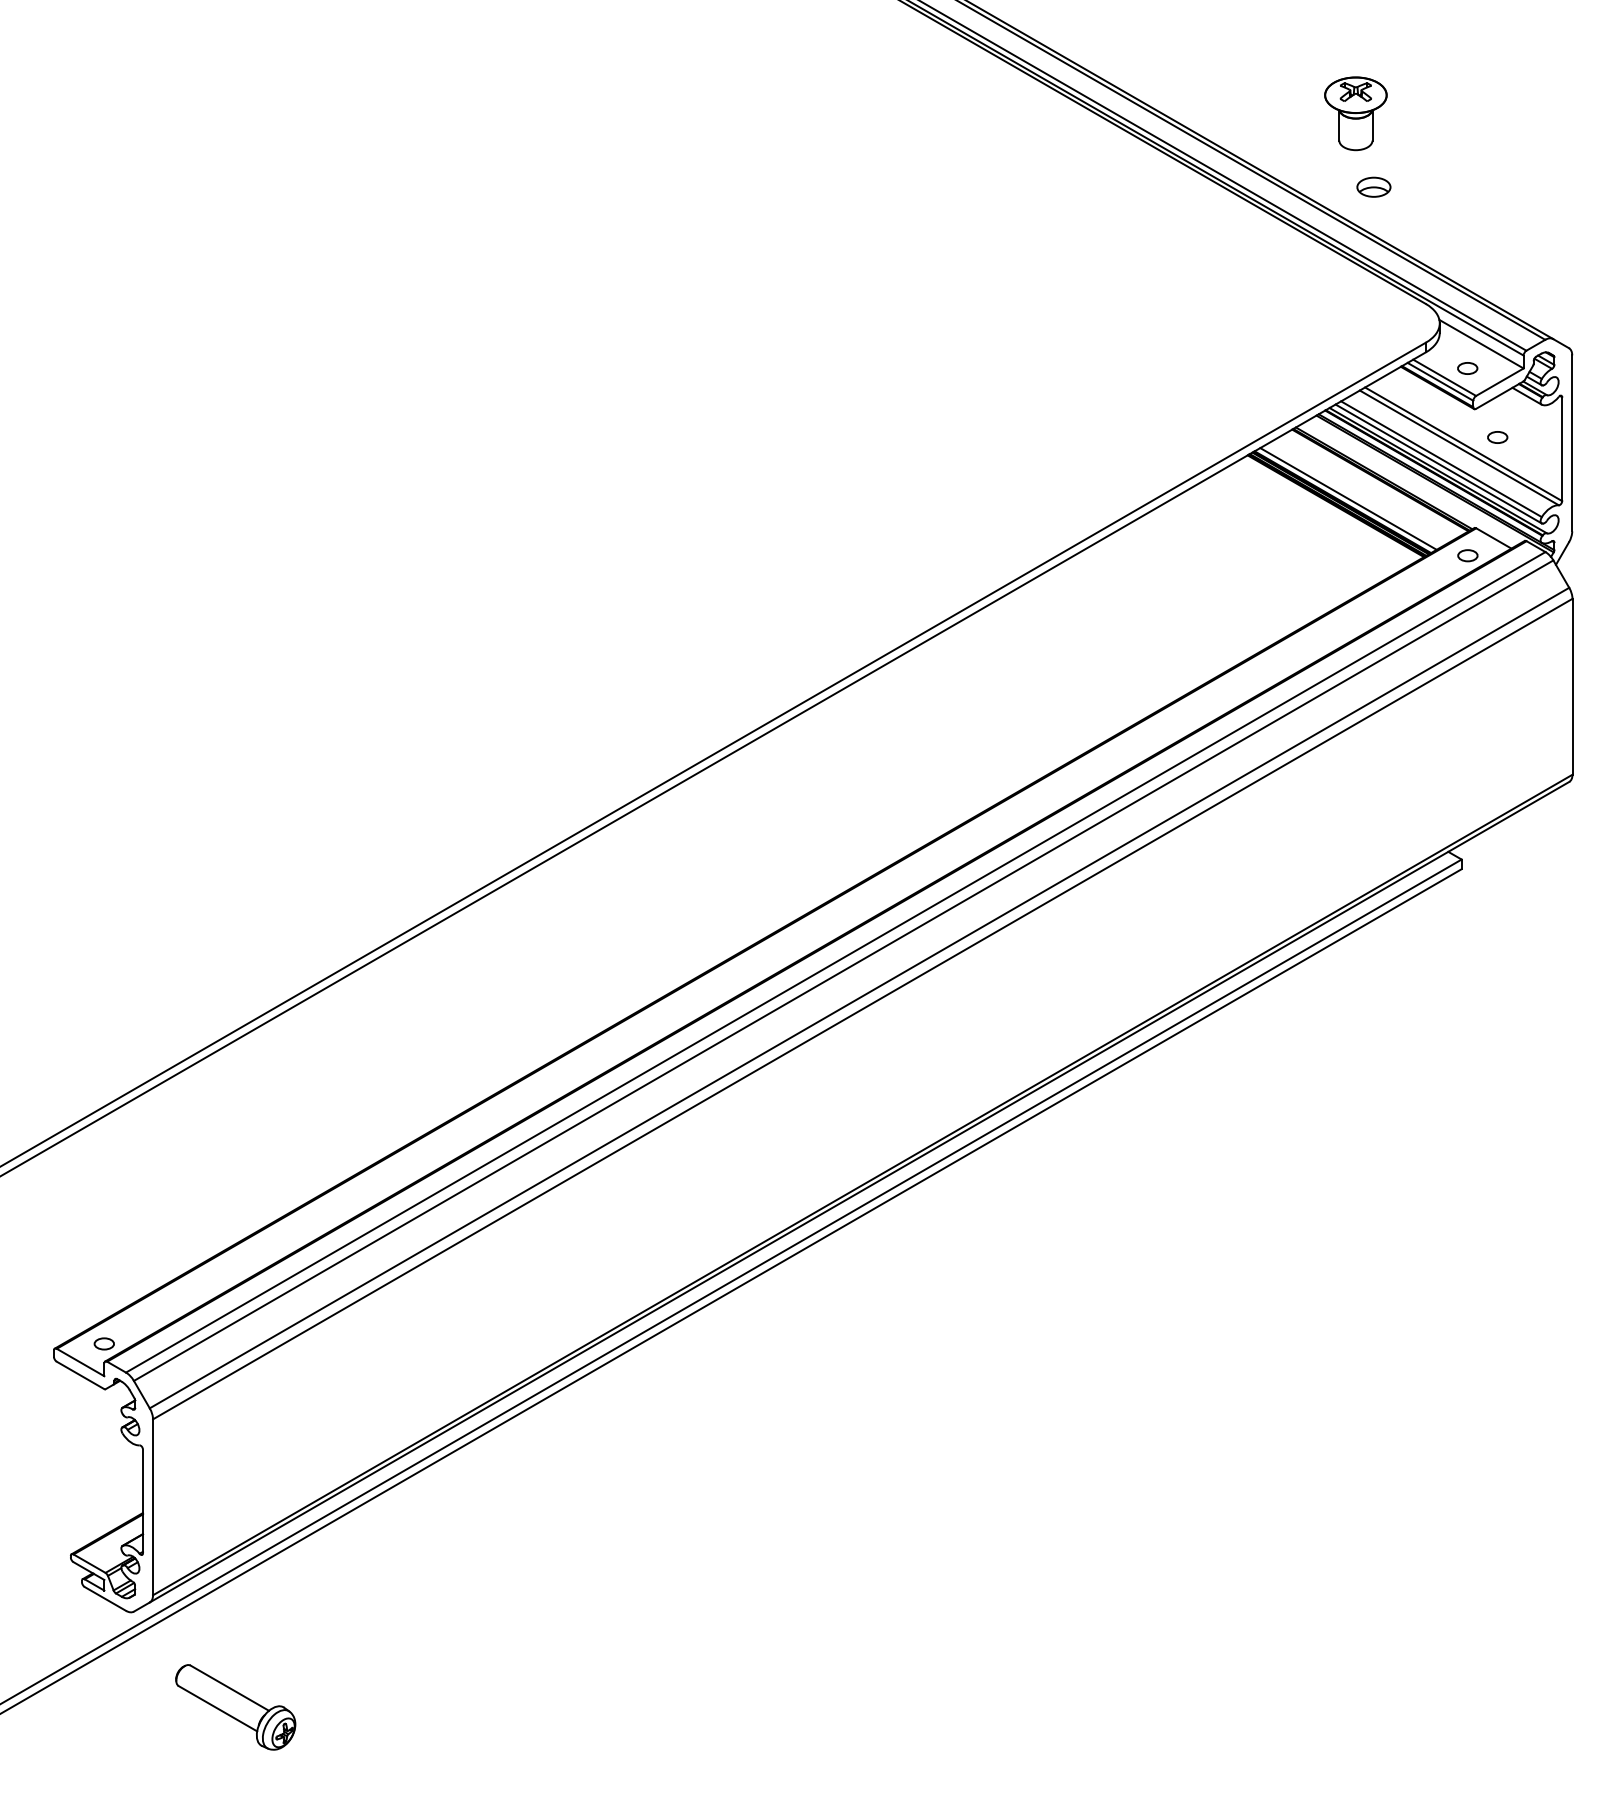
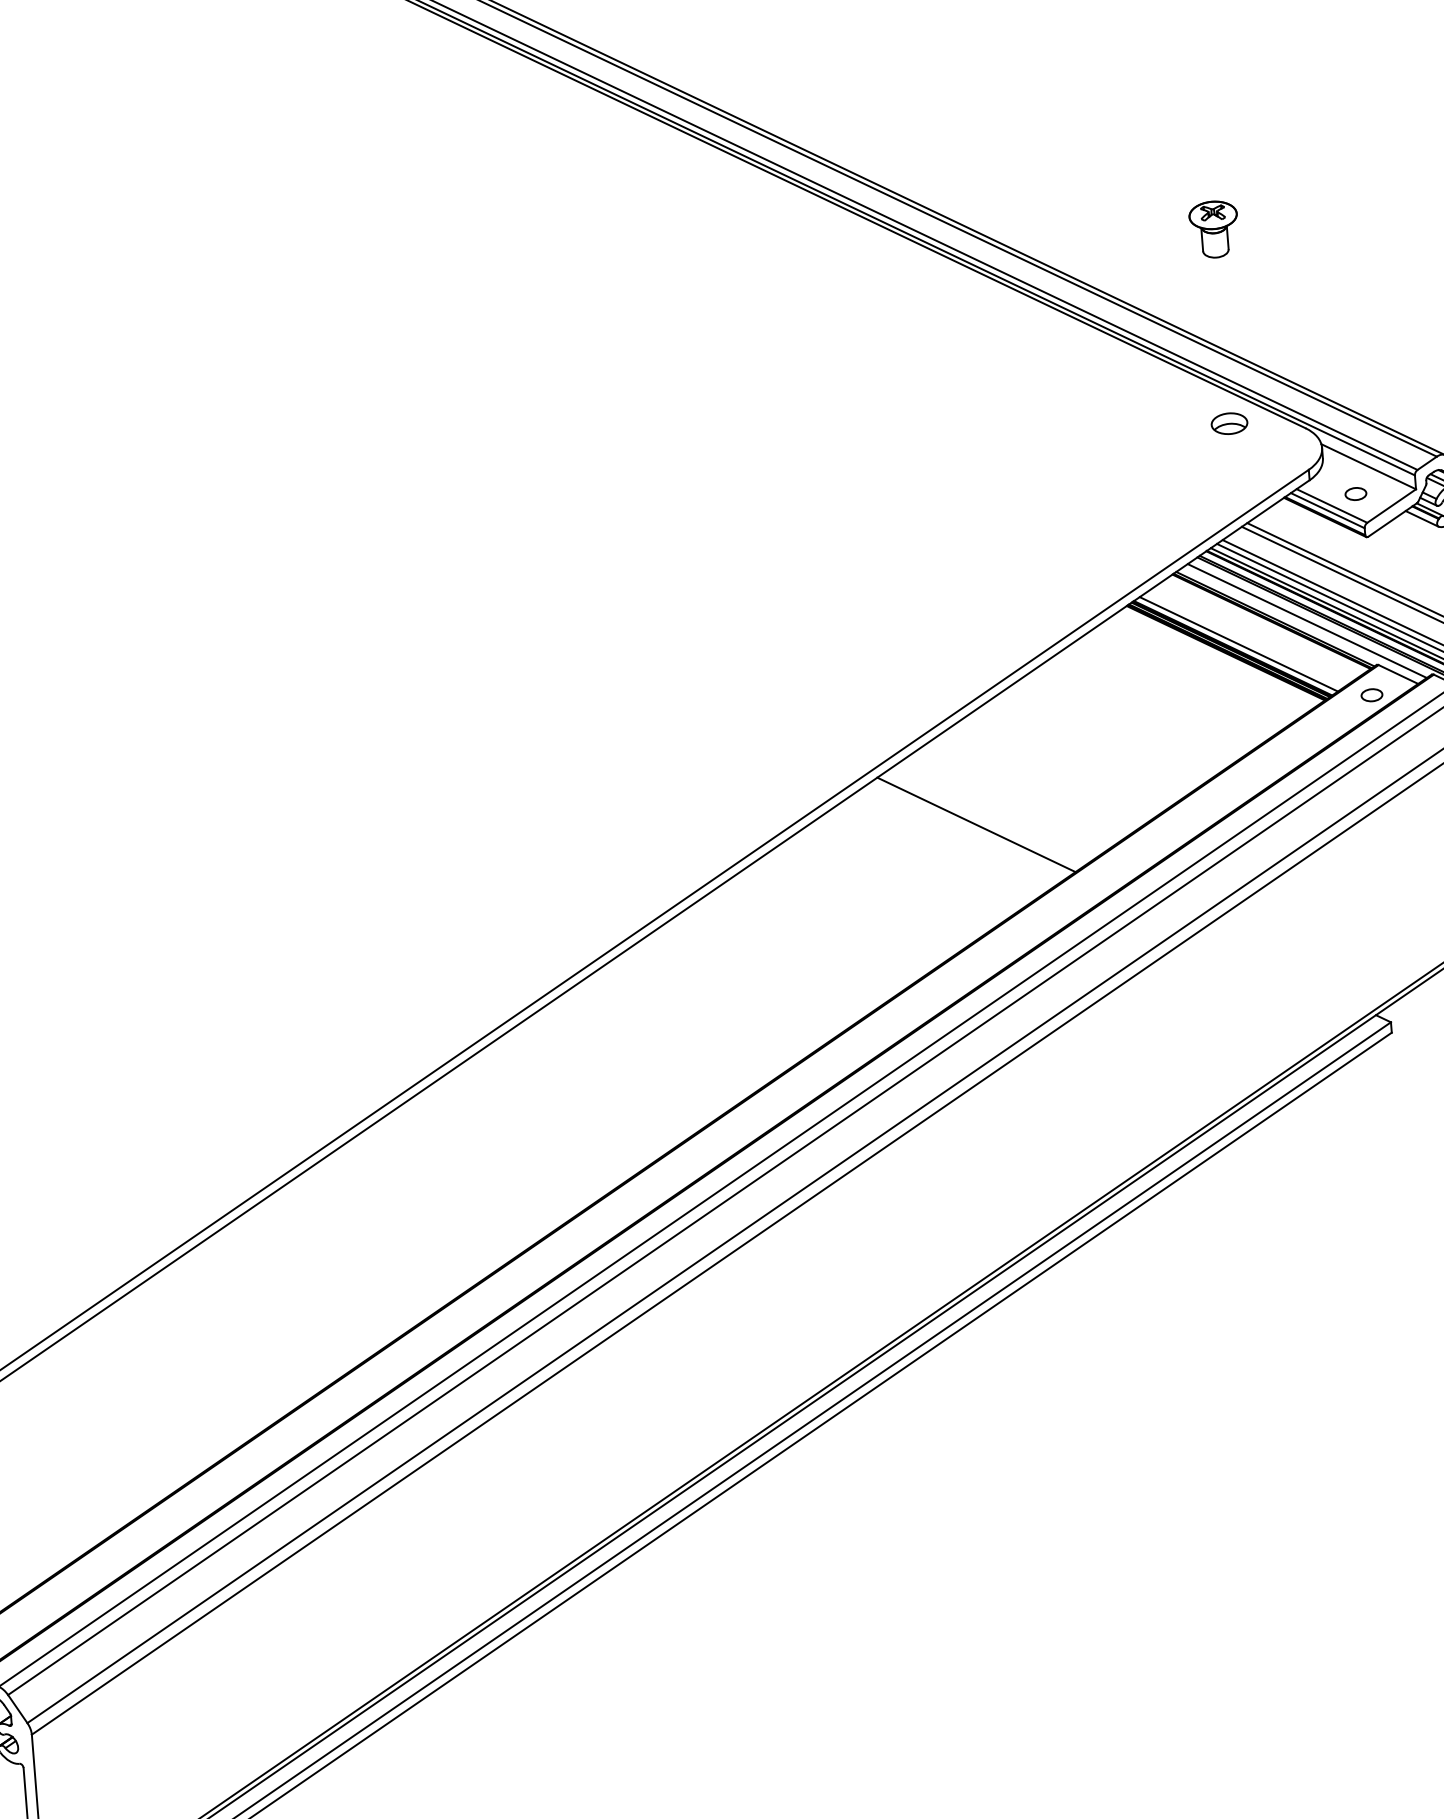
part: (1355, 113) -> (1213, 229), size x0.71
part: (1373, 186) -> (1228, 422), moved
part: (1497, 437) -> (1393, 565), removed
line: (1413, 482) -> (1307, 621), added
line: (1092, 646) -> (976, 824), added

